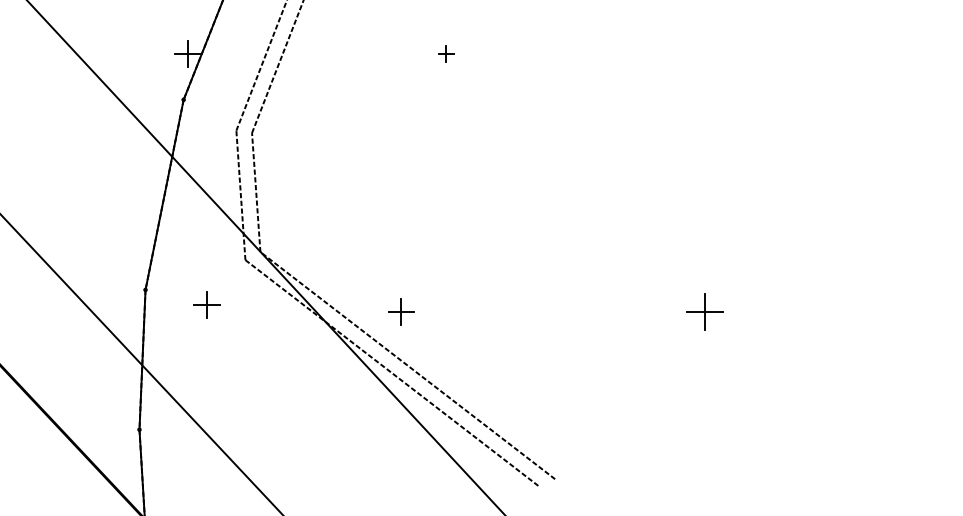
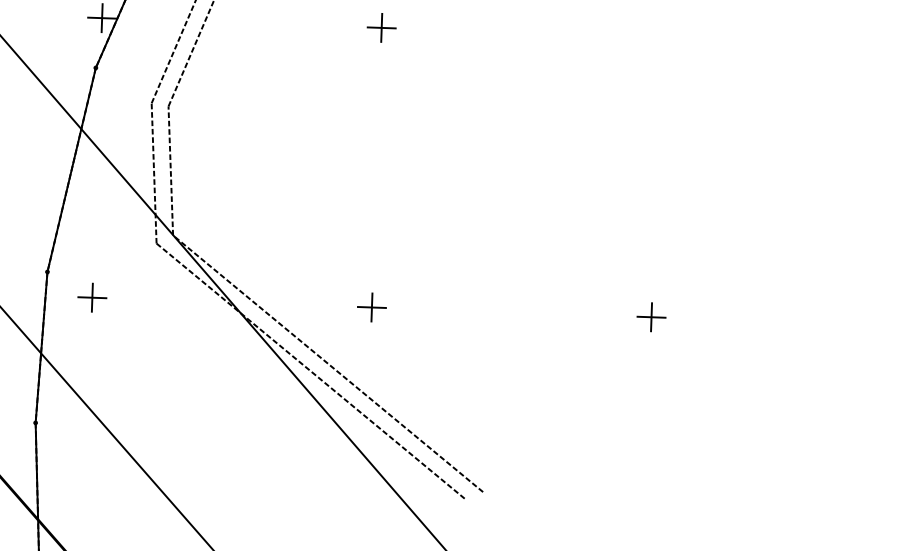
part: (446, 53) -> (381, 27), size x1.67
part: (206, 304) -> (92, 296), moved
part: (401, 311) -> (372, 306), moved
part: (704, 311) -> (650, 316), size x0.71

